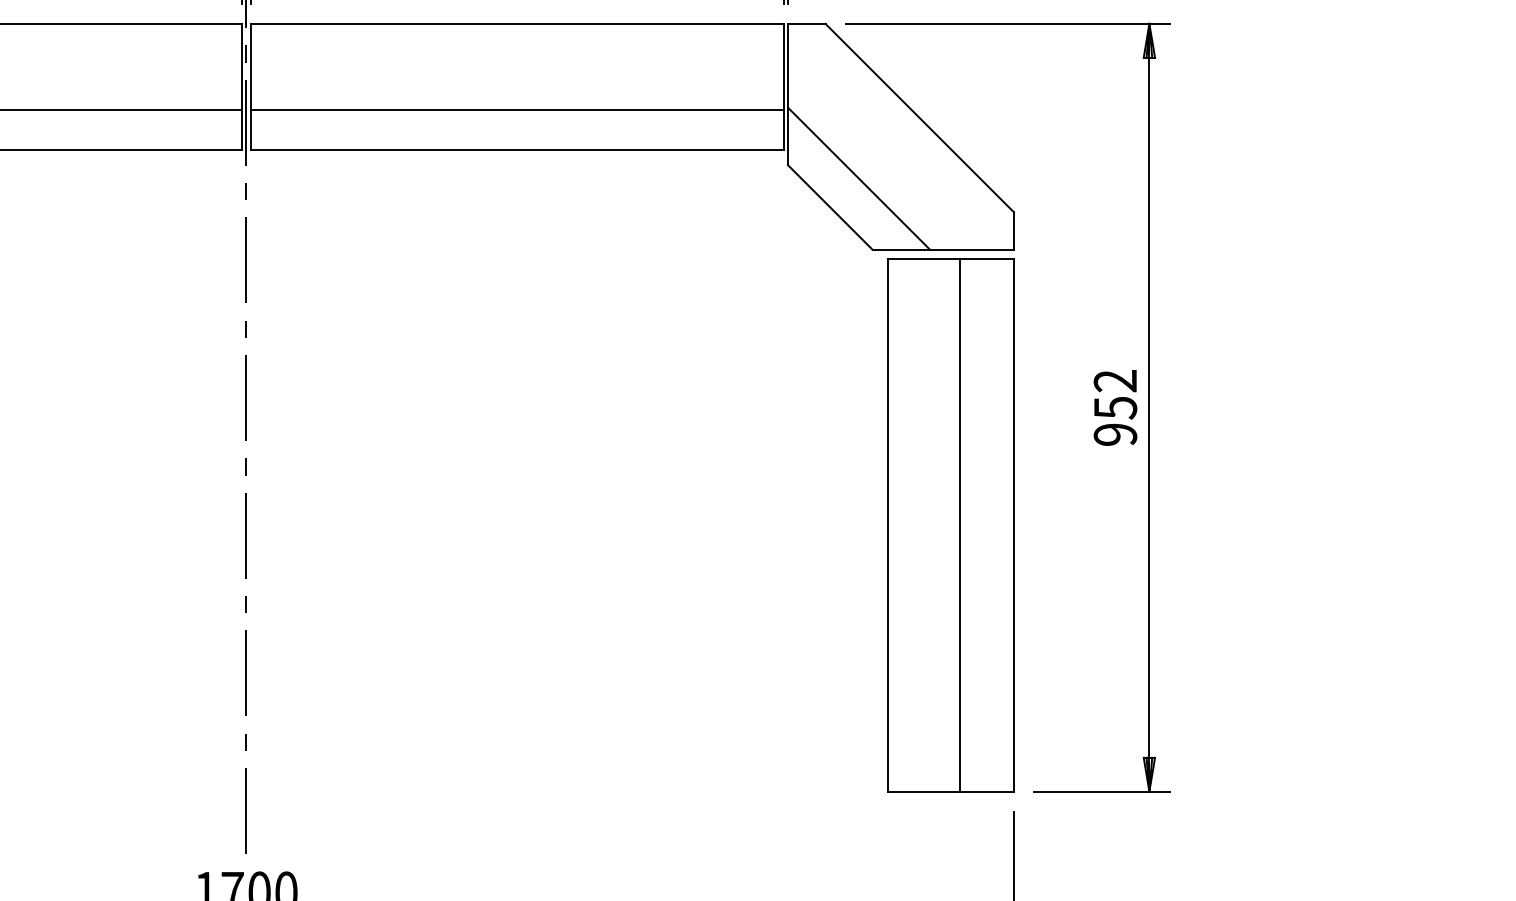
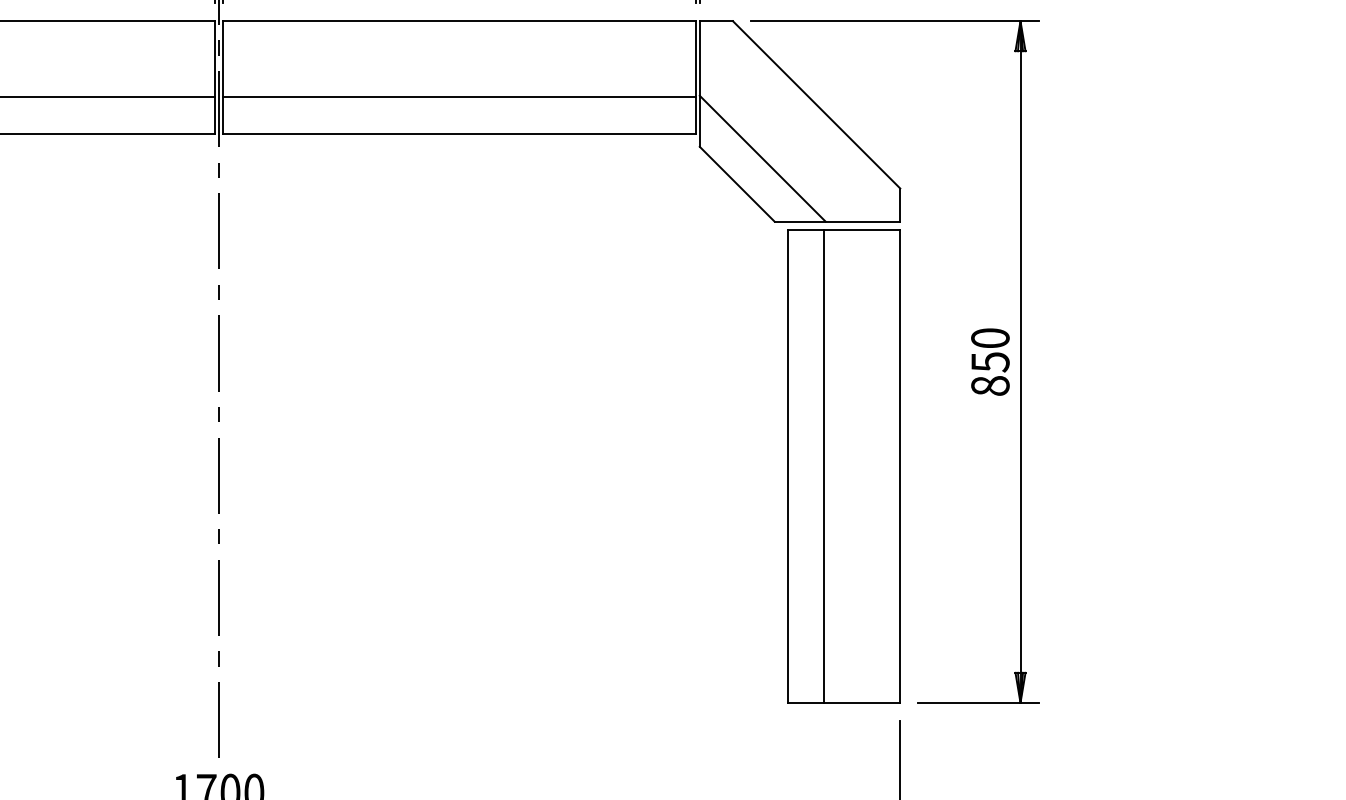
text: (1115, 407) -> (990, 361), 952 -> 850
line: (960, 524) -> (824, 465), moved

